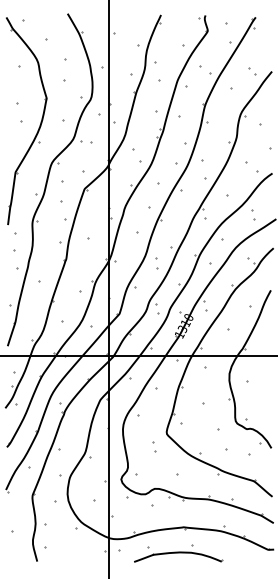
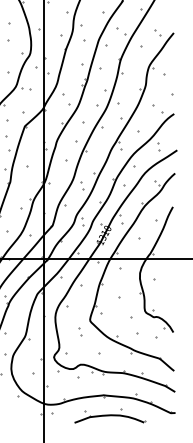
part: (178, 553) -> (109, 416), moved

